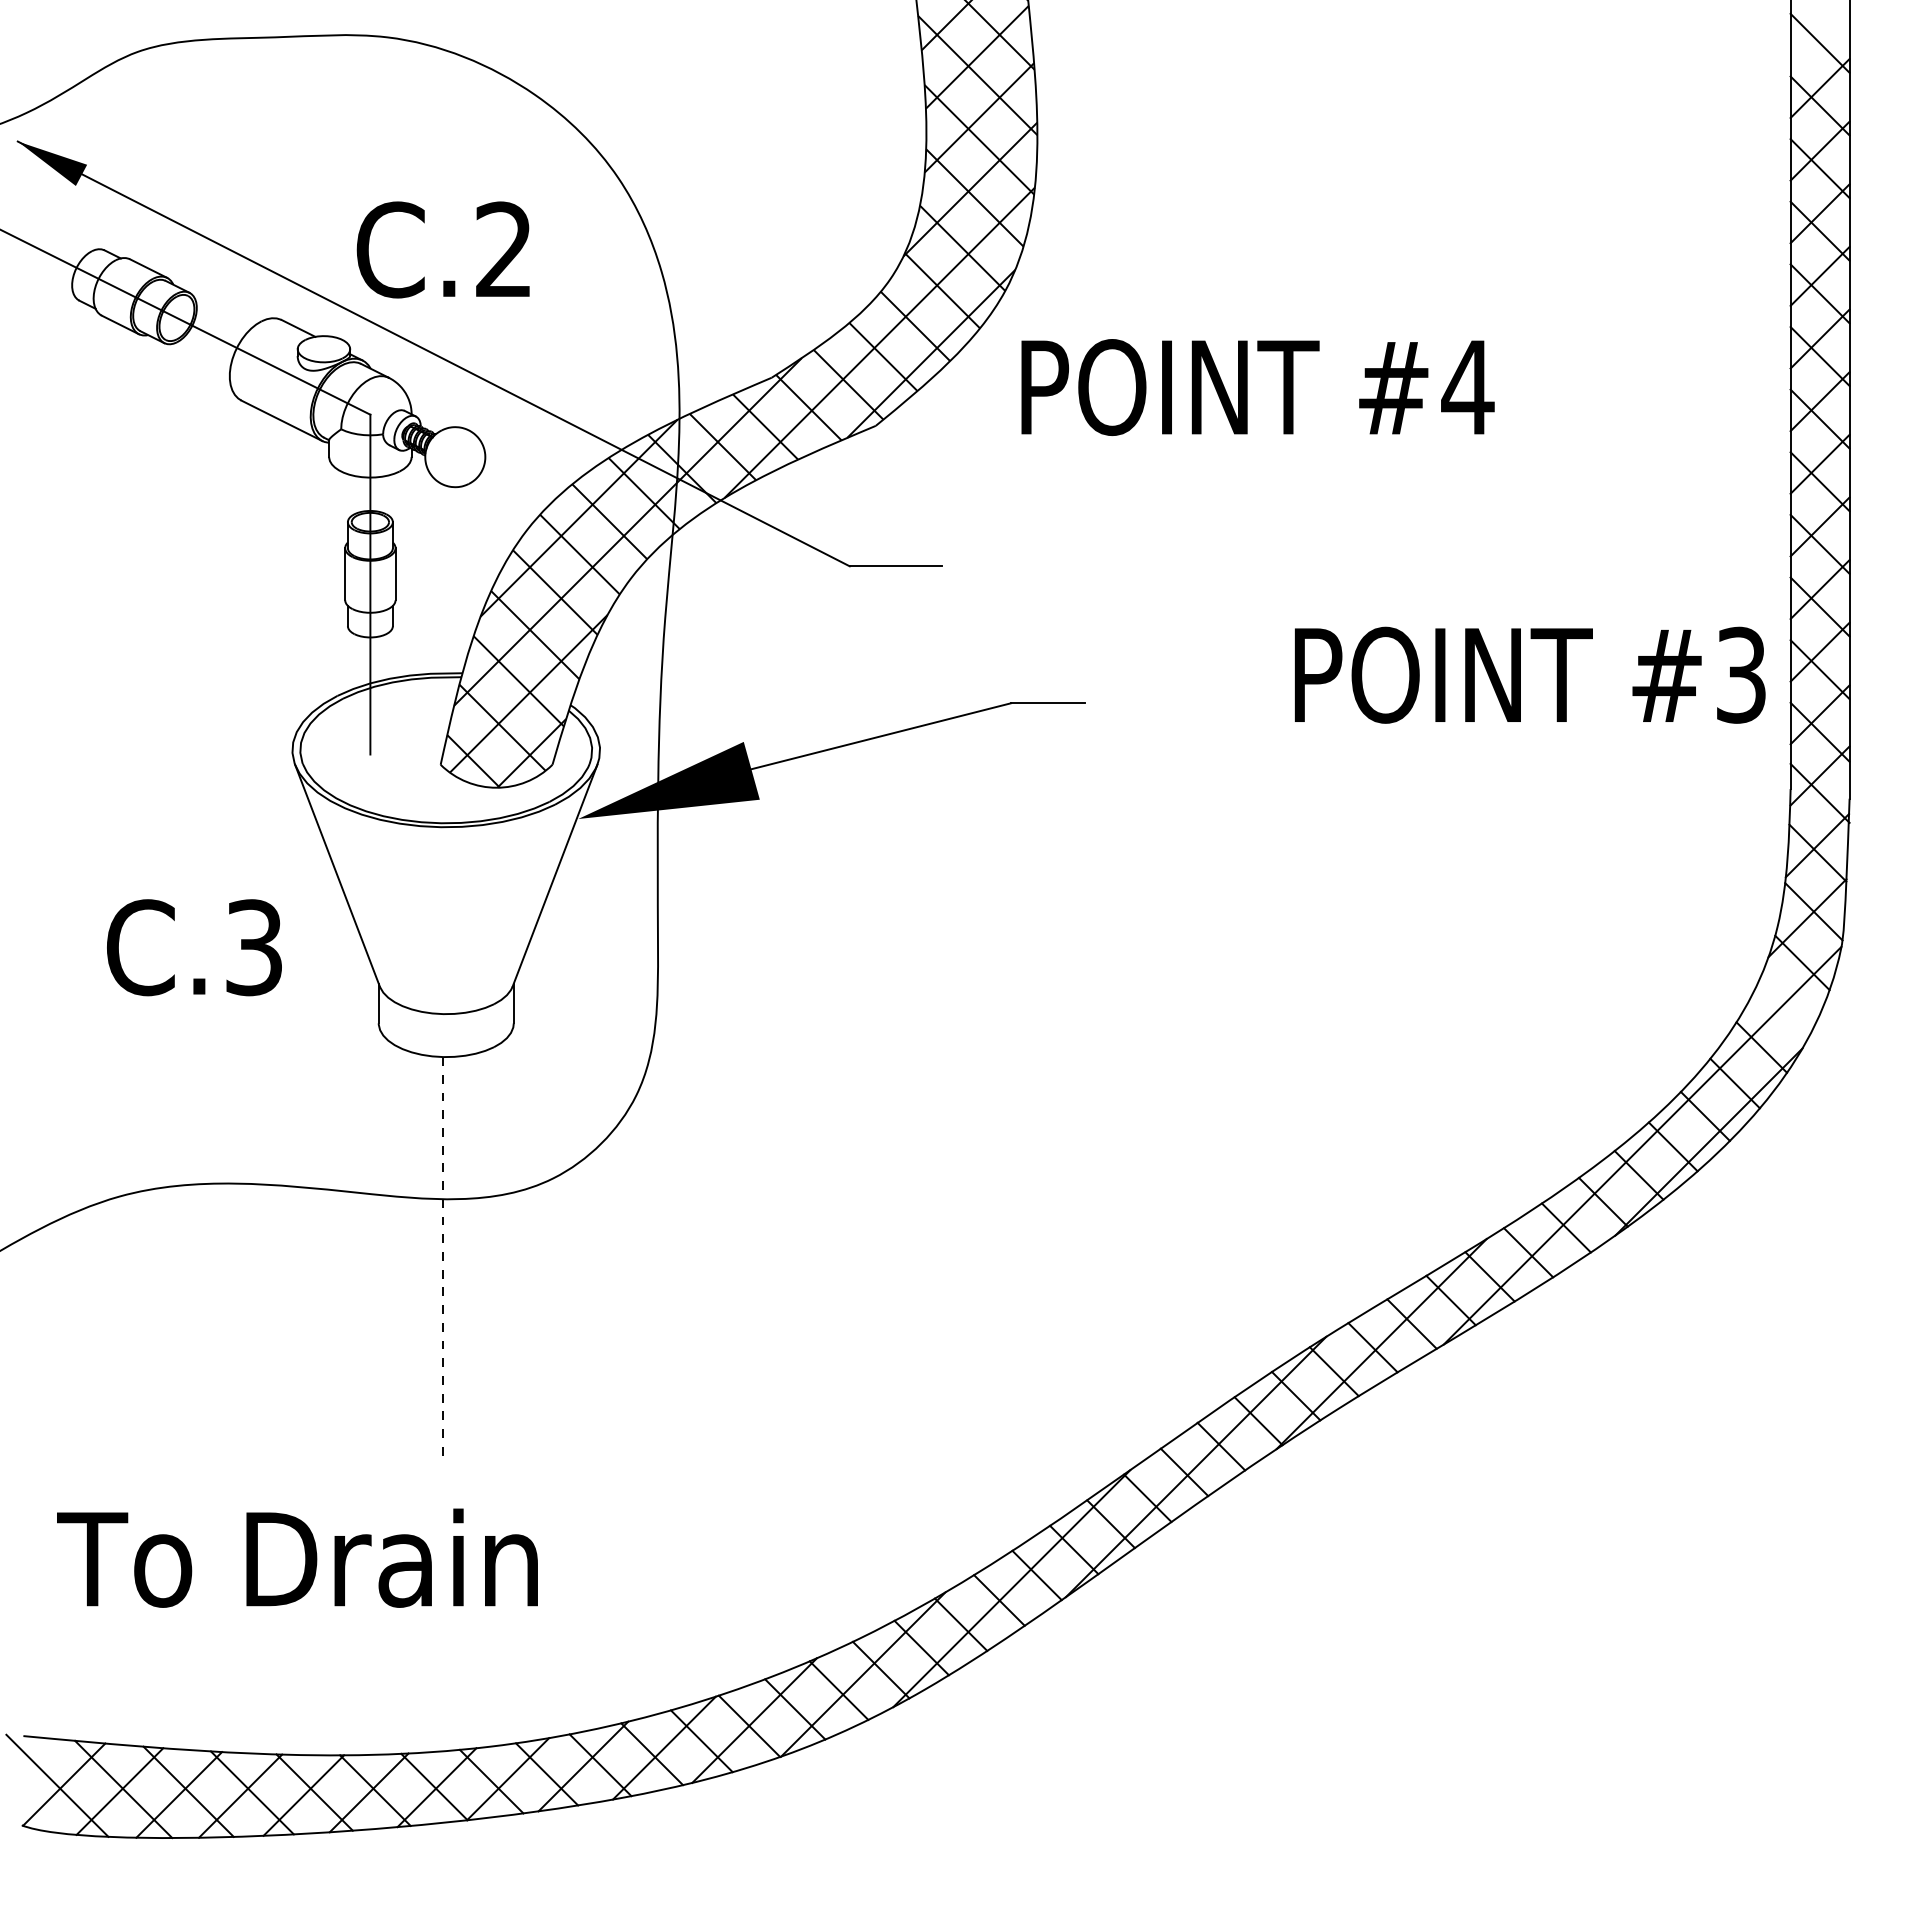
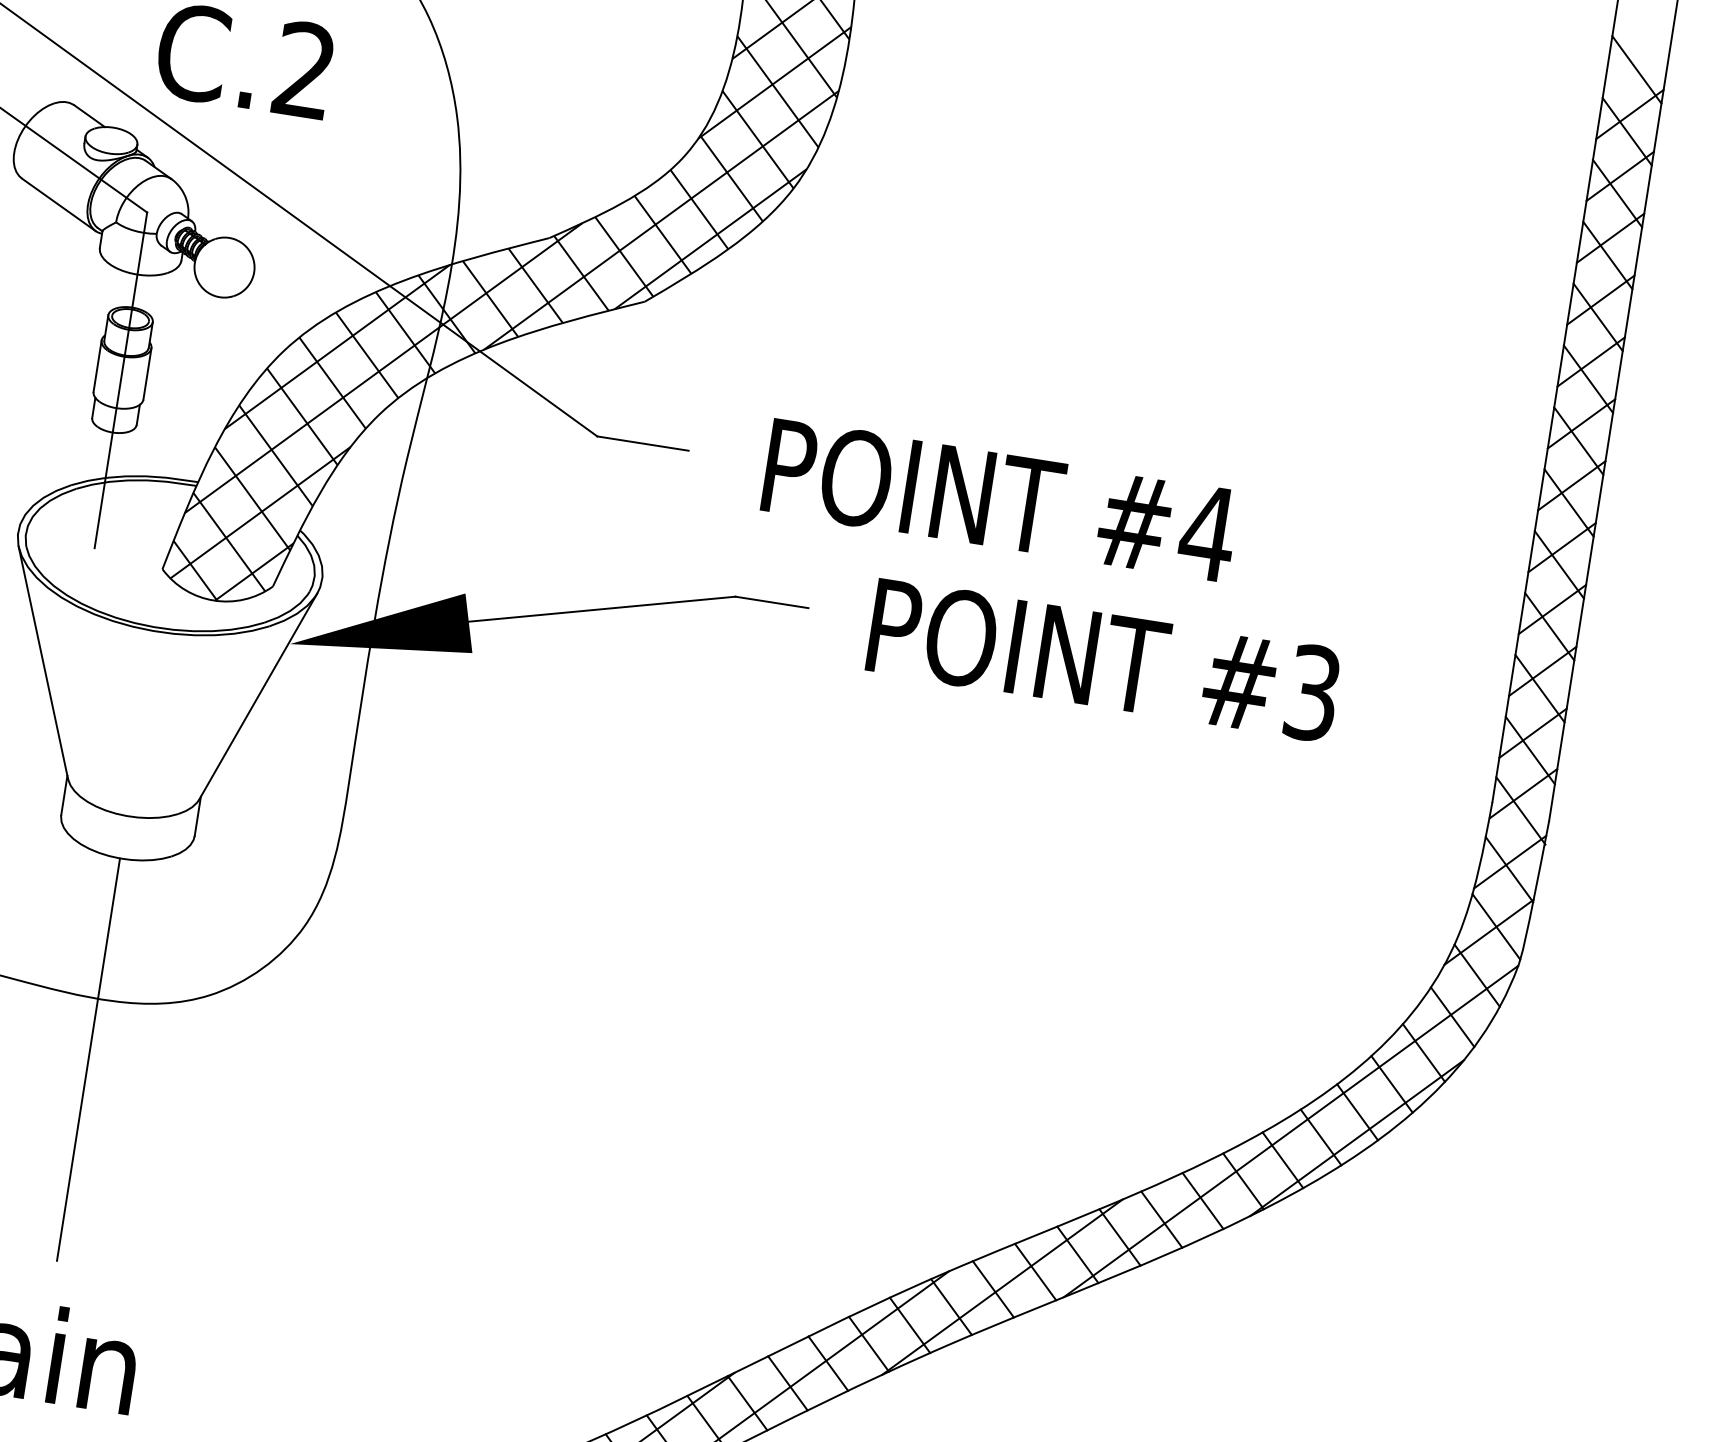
text: (1257, 387) -> (999, 500), moved
text: (1530, 674) -> (1104, 659), moved
line: (1784, 1007) -> (1452, 1016), added
line: (443, 1260) -> (88, 1059), dashed -> solid

